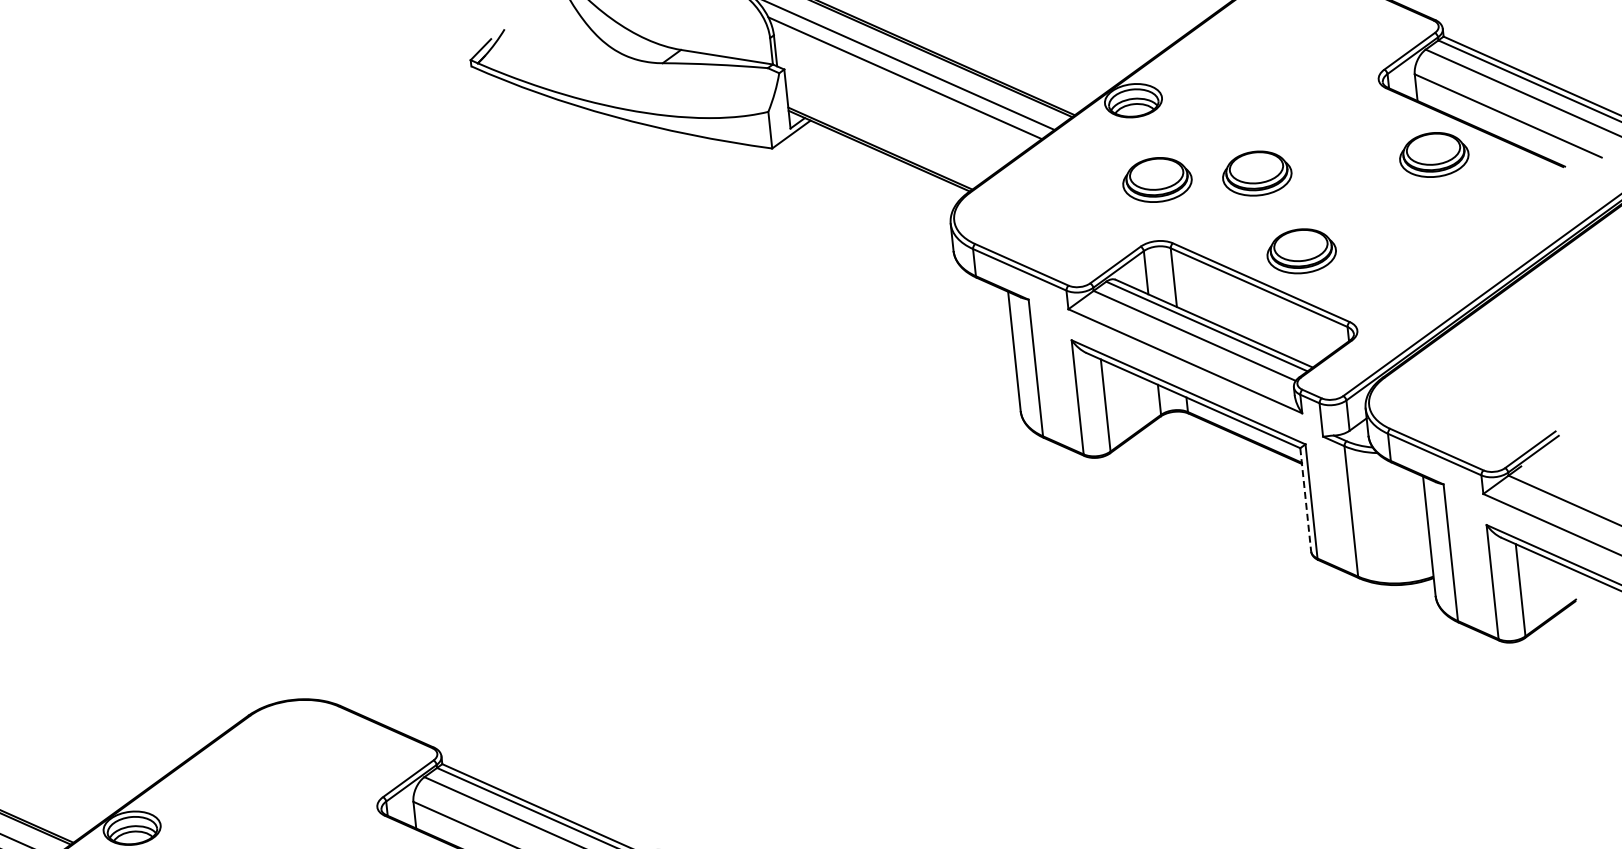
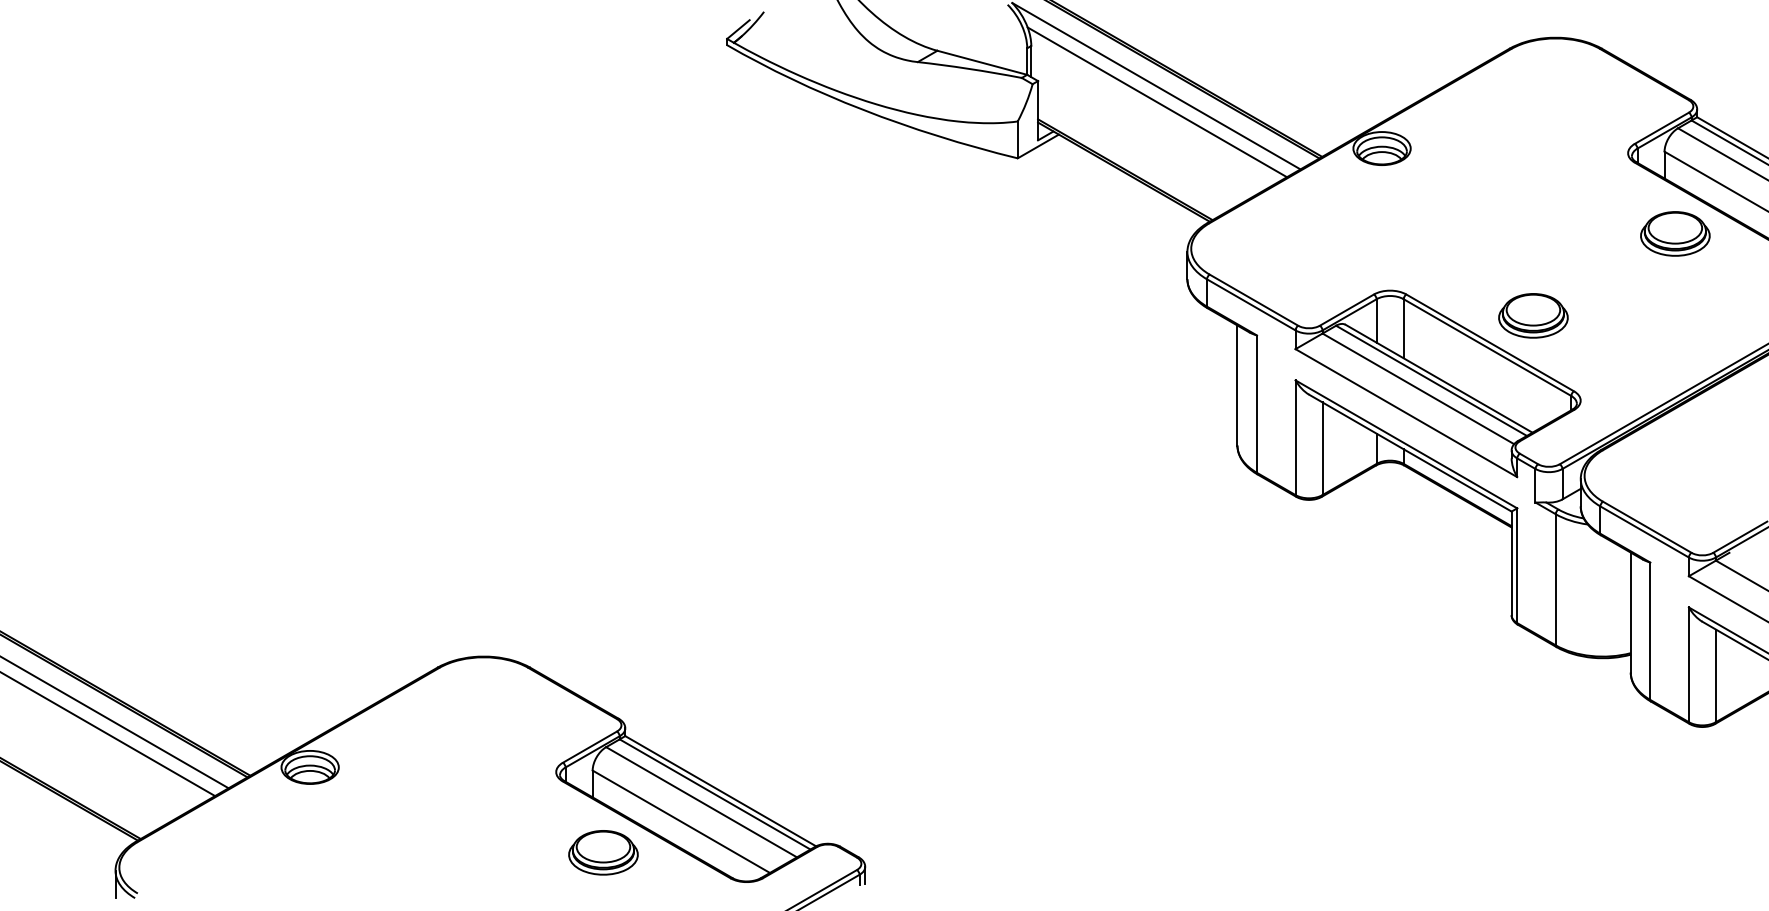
part: (1257, 173) -> (1497, 233), removed
part: (1157, 179) -> (1397, 229), removed
line: (1305, 499) -> (1511, 563), dashed -> solid

